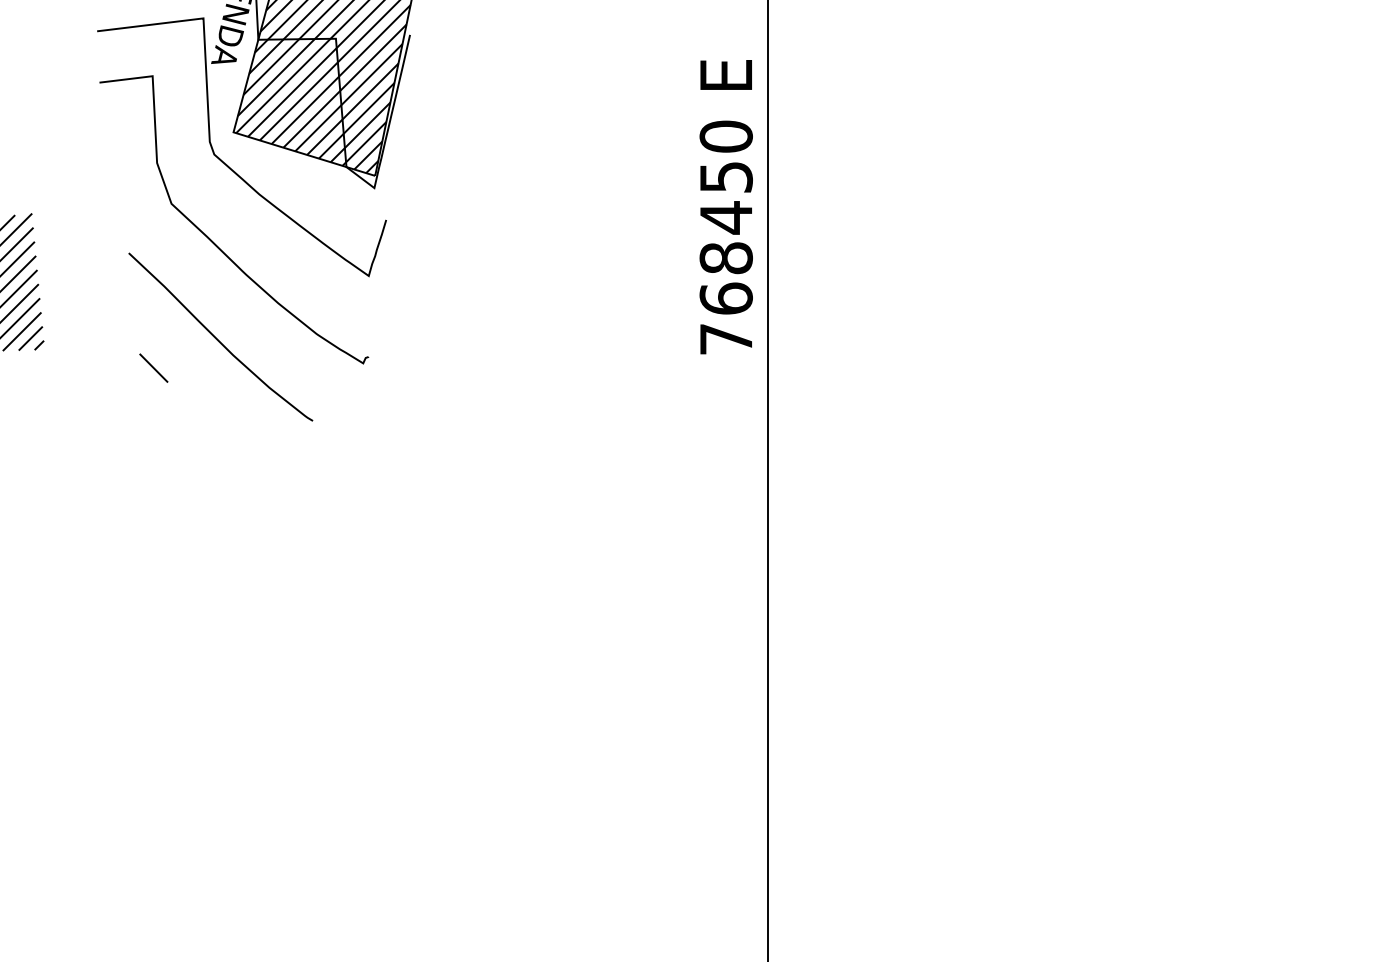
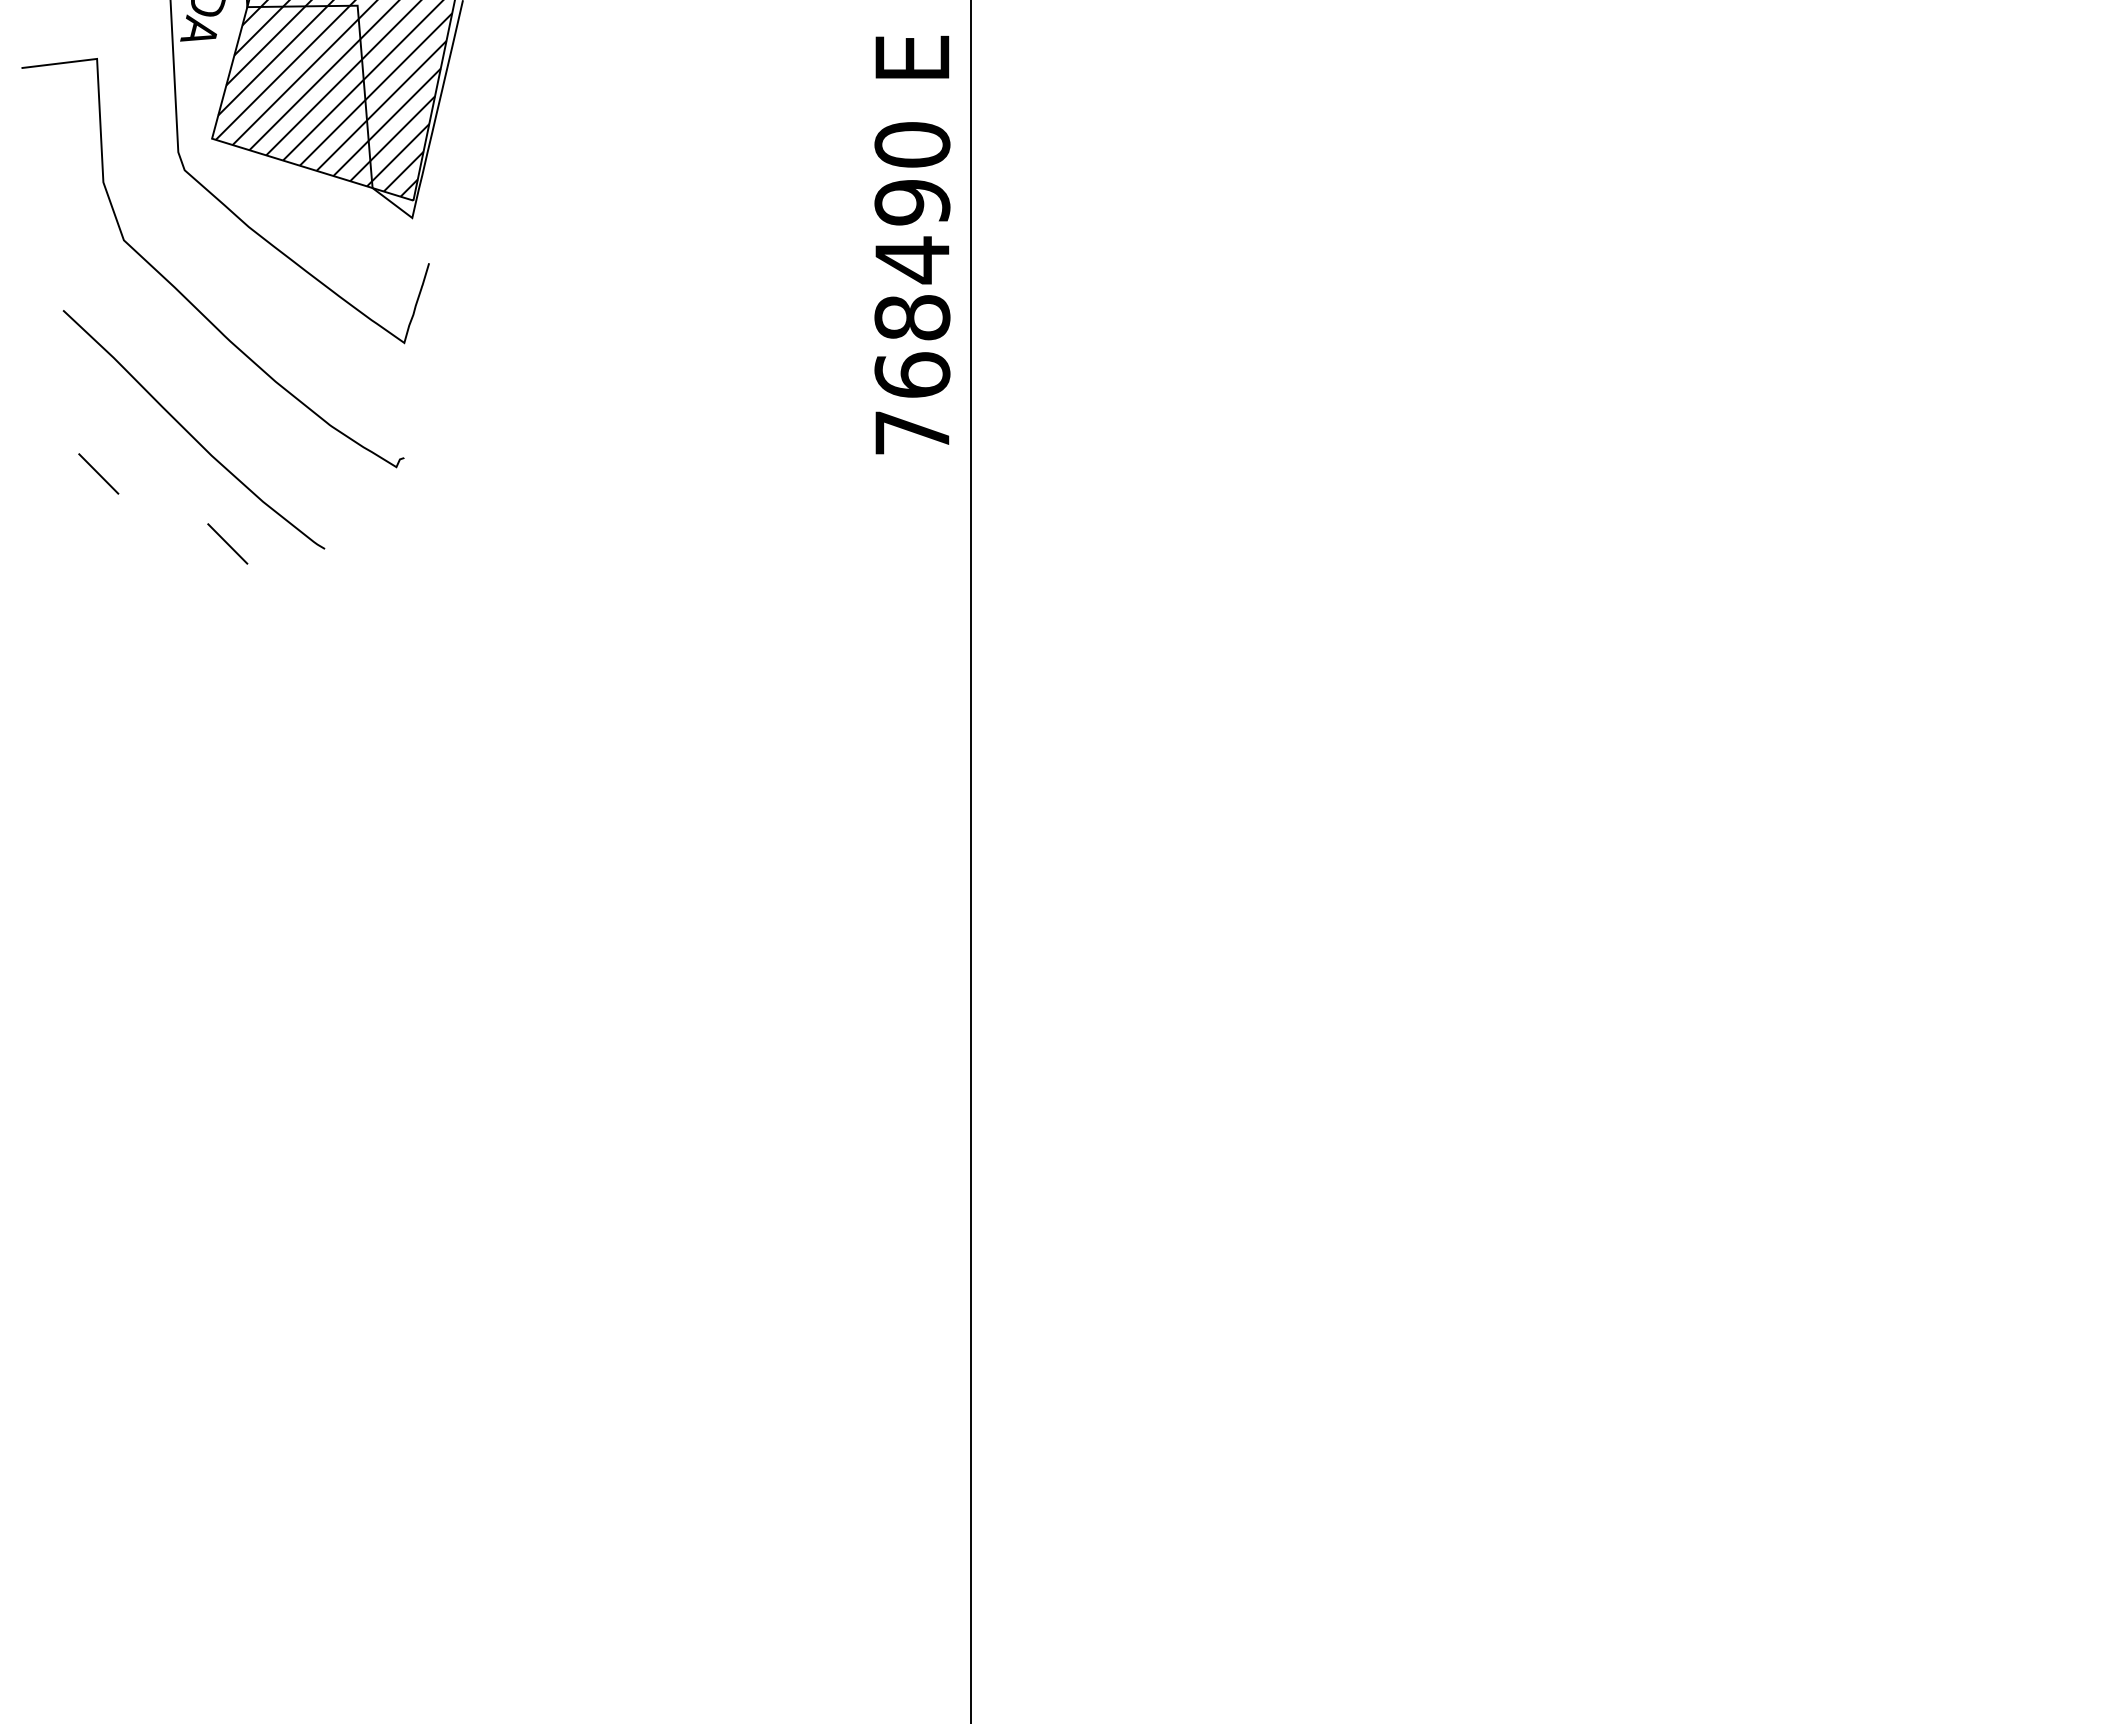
text: (726, 177) -> (912, 202), 768450 -> 768490
line: (244, 417) -> (227, 543), added

